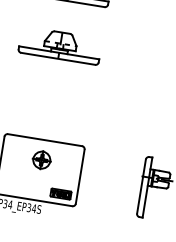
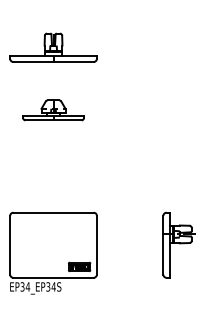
part: (60, 45) -> (53, 110), size x0.7
part: (41, 160) -> (53, 234), removed

